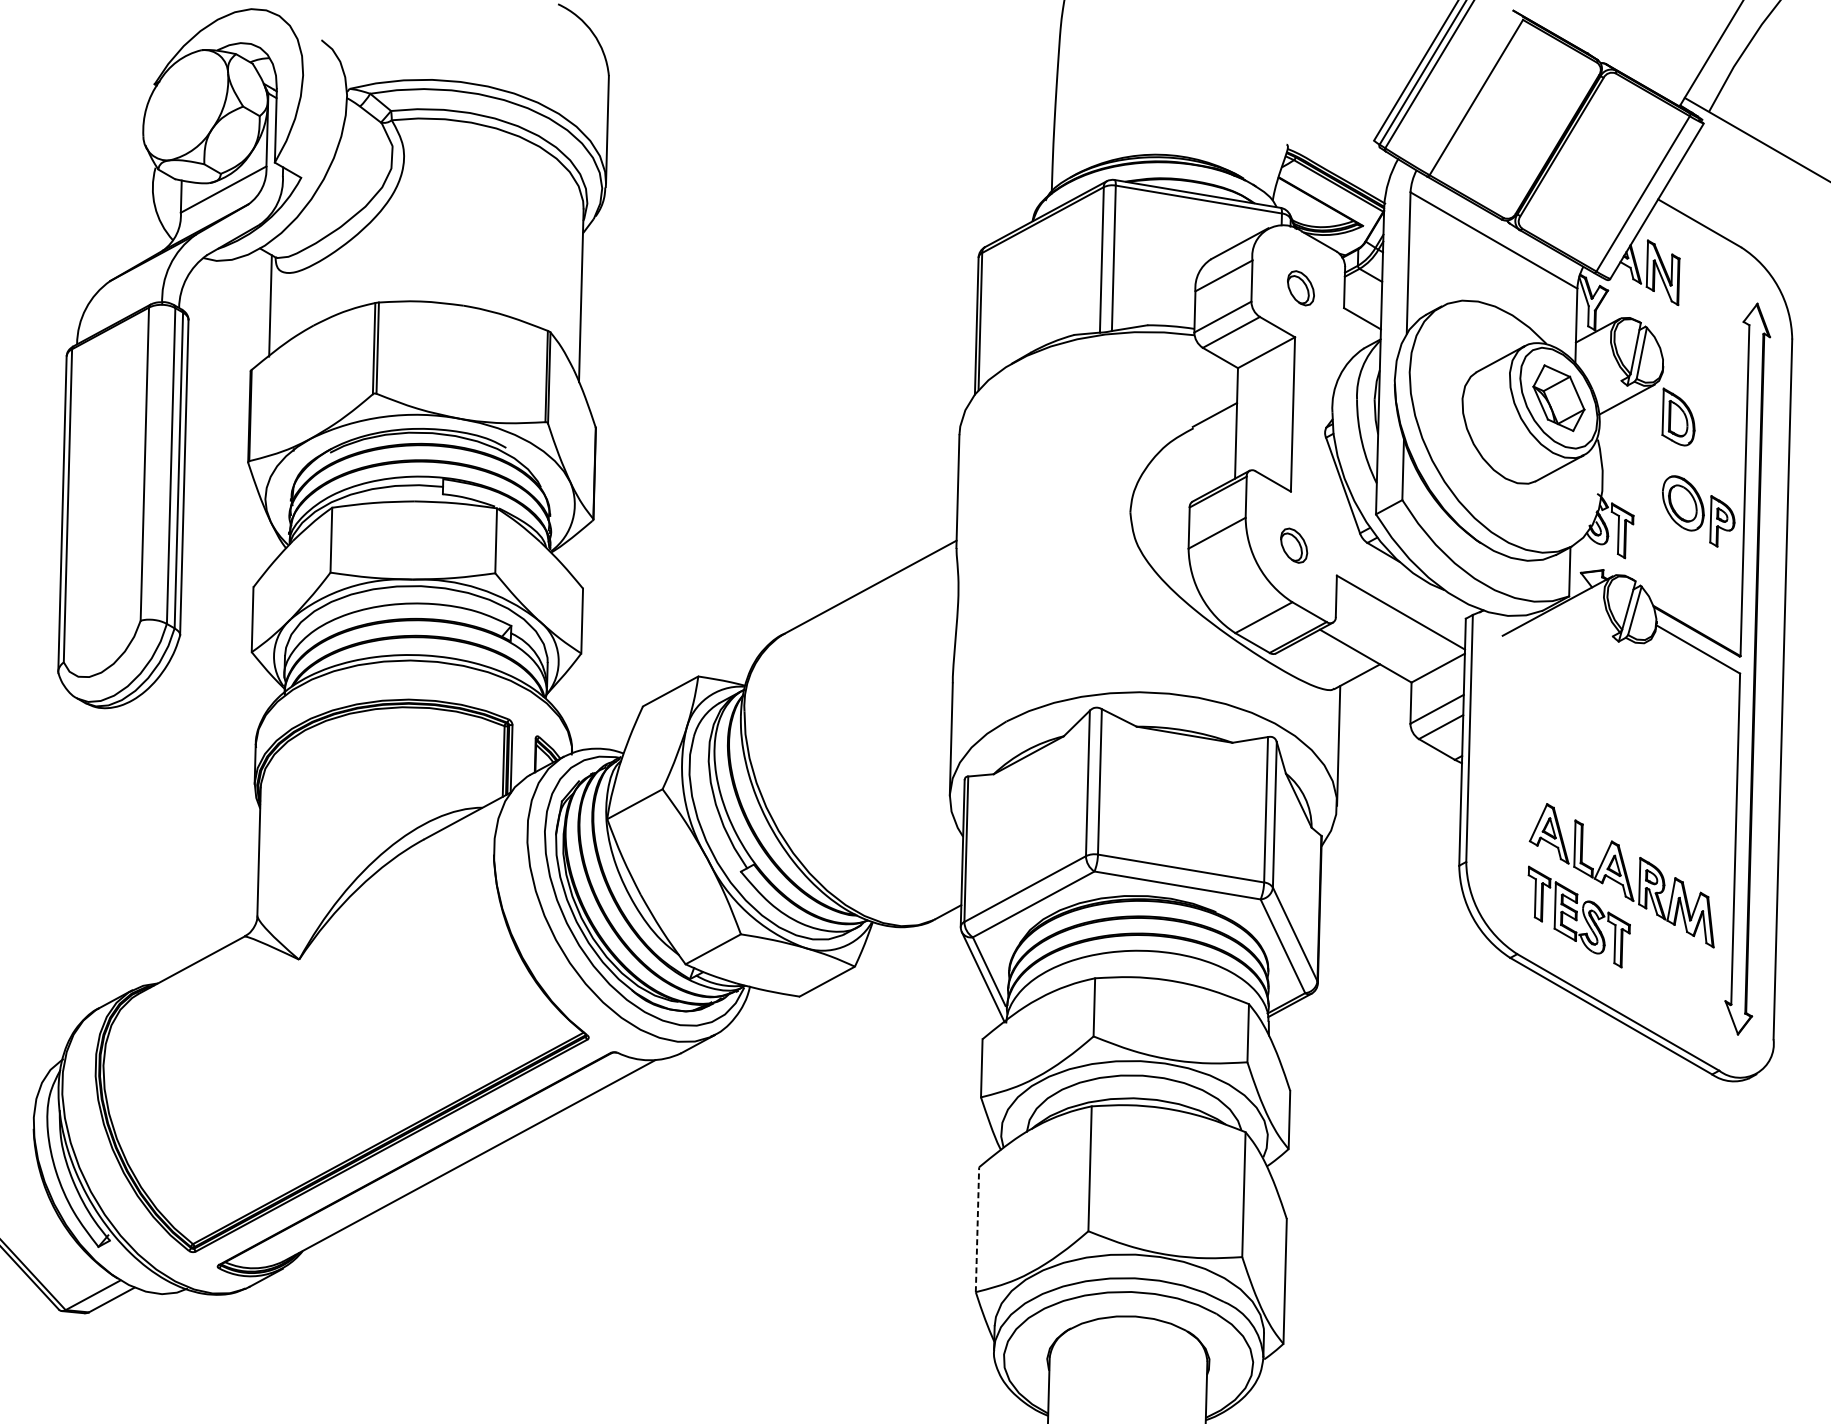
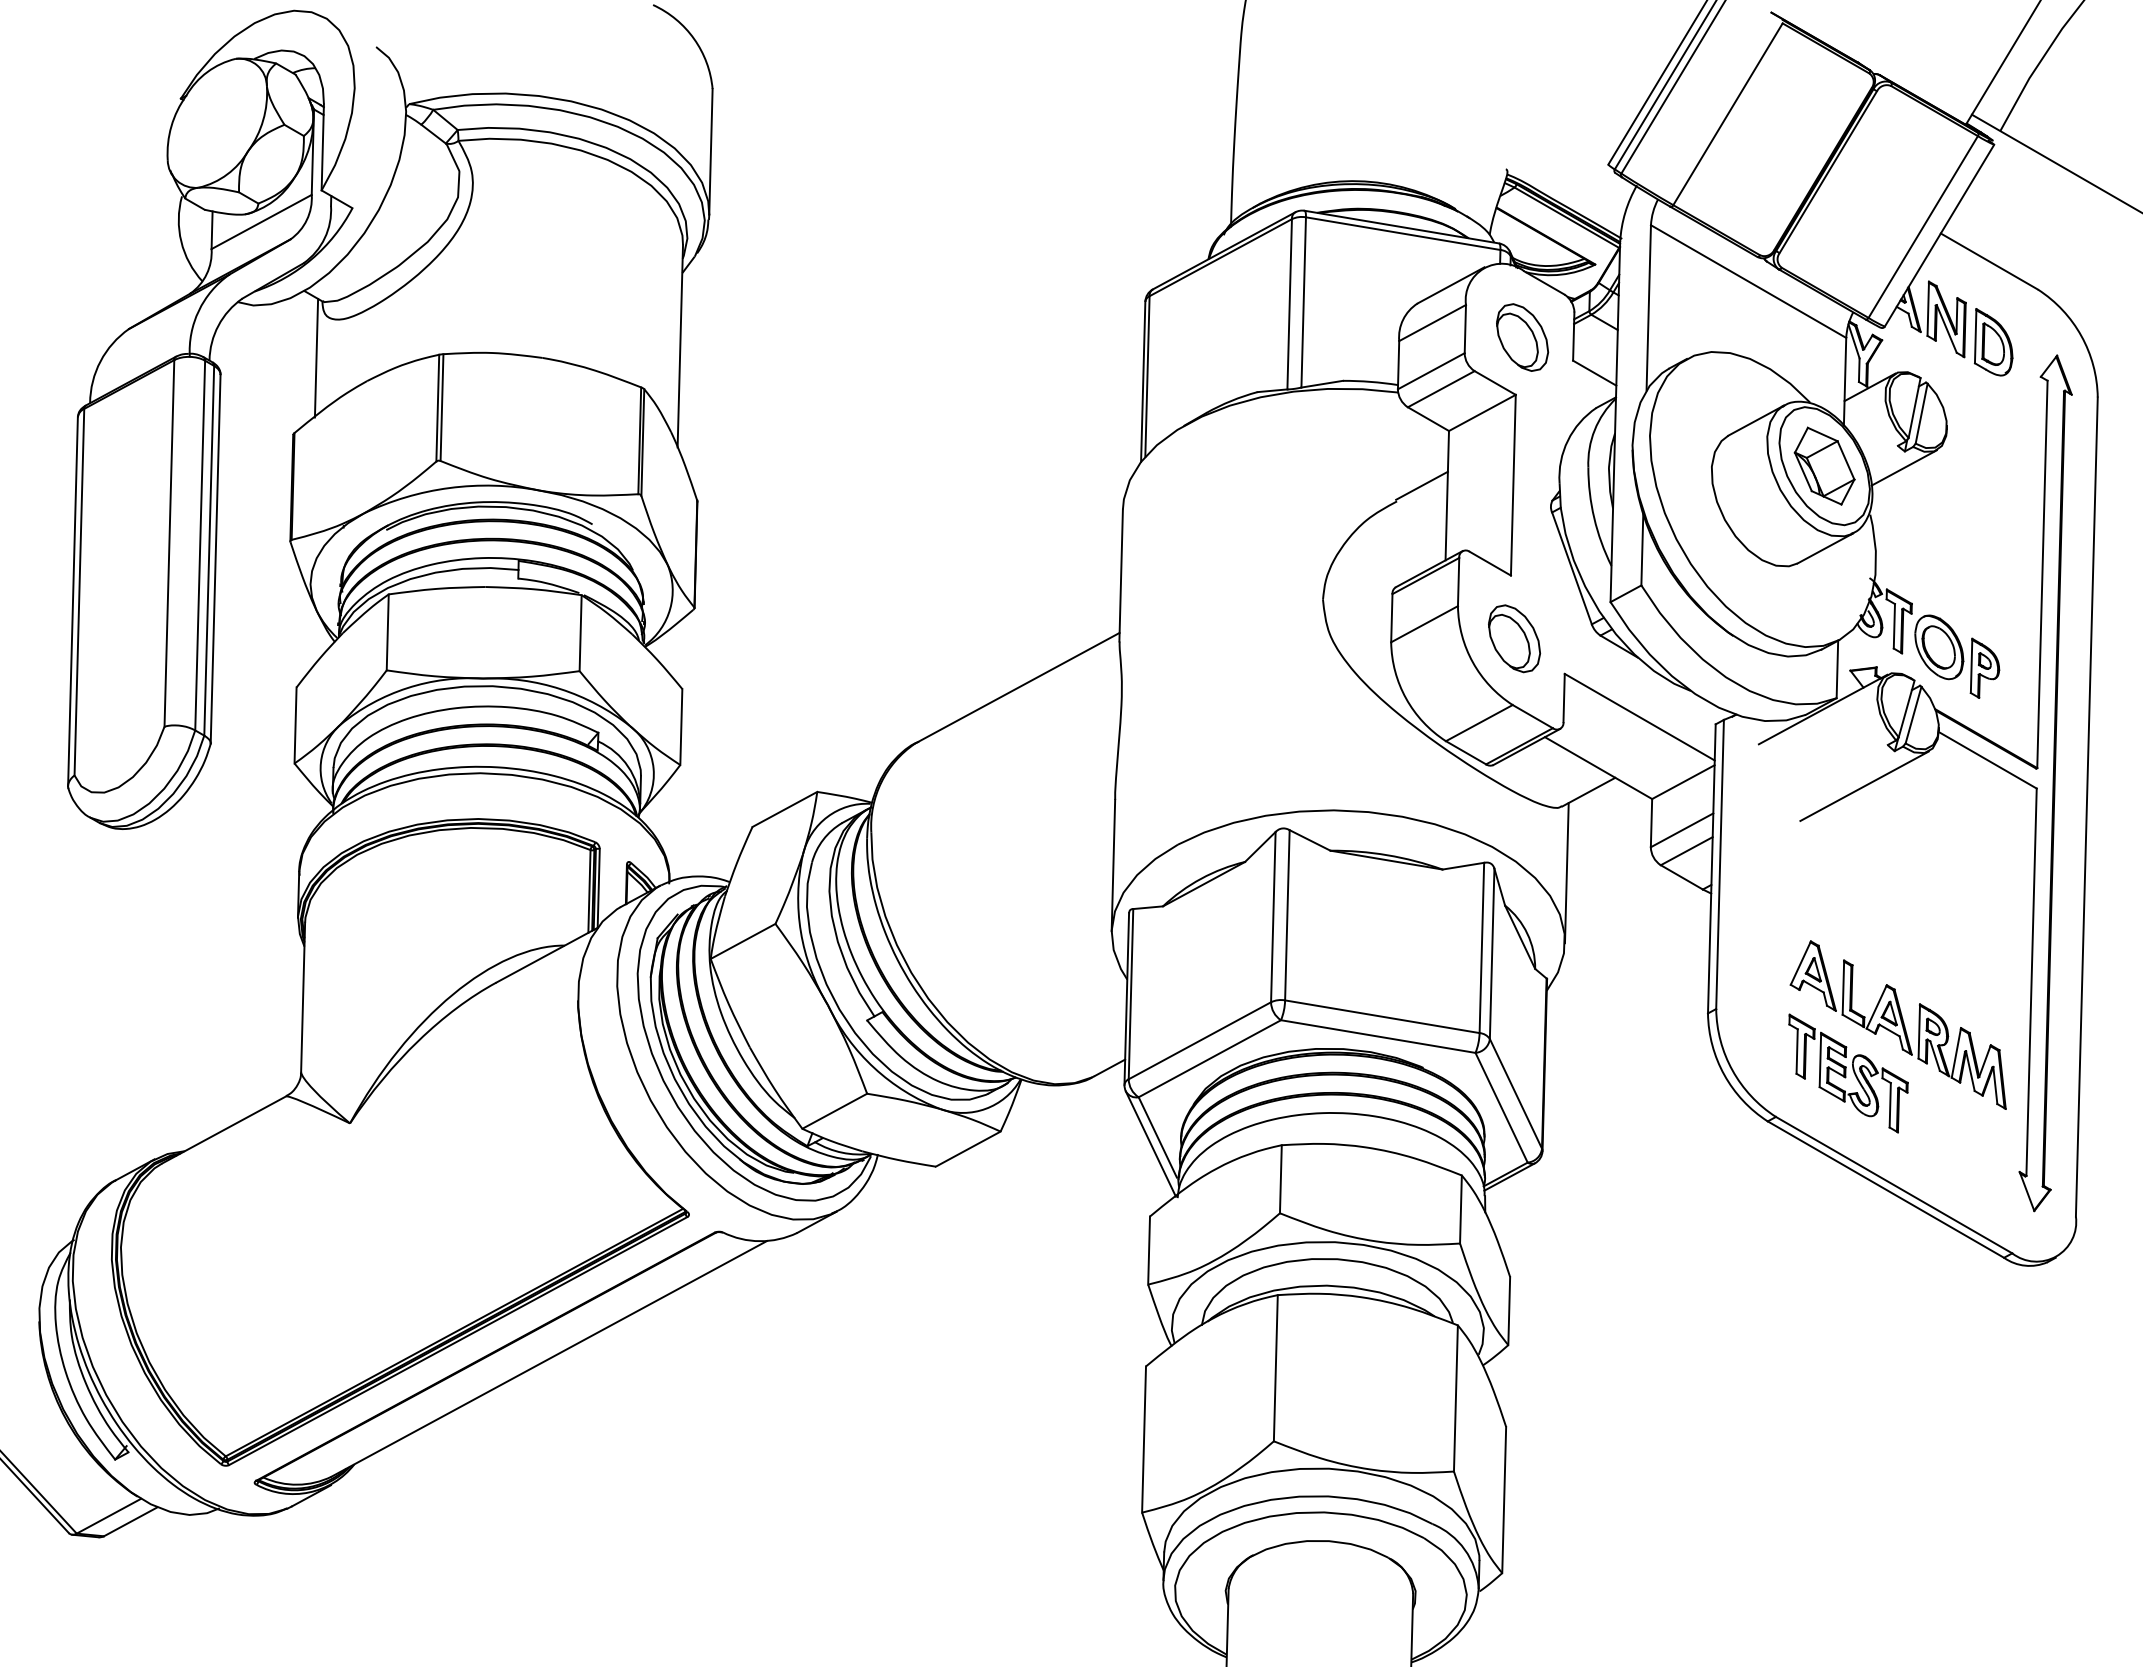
part: (1300, 288) -> (1522, 337), size x1.67
part: (1678, 417) -> (1993, 342), moved
part: (1698, 511) -> (1957, 656), moved
part: (1293, 545) -> (1514, 638), size x1.67
line: (1592, 671) -> (1864, 786), added
line: (977, 1229) -> (1144, 1439), dashed -> solid

